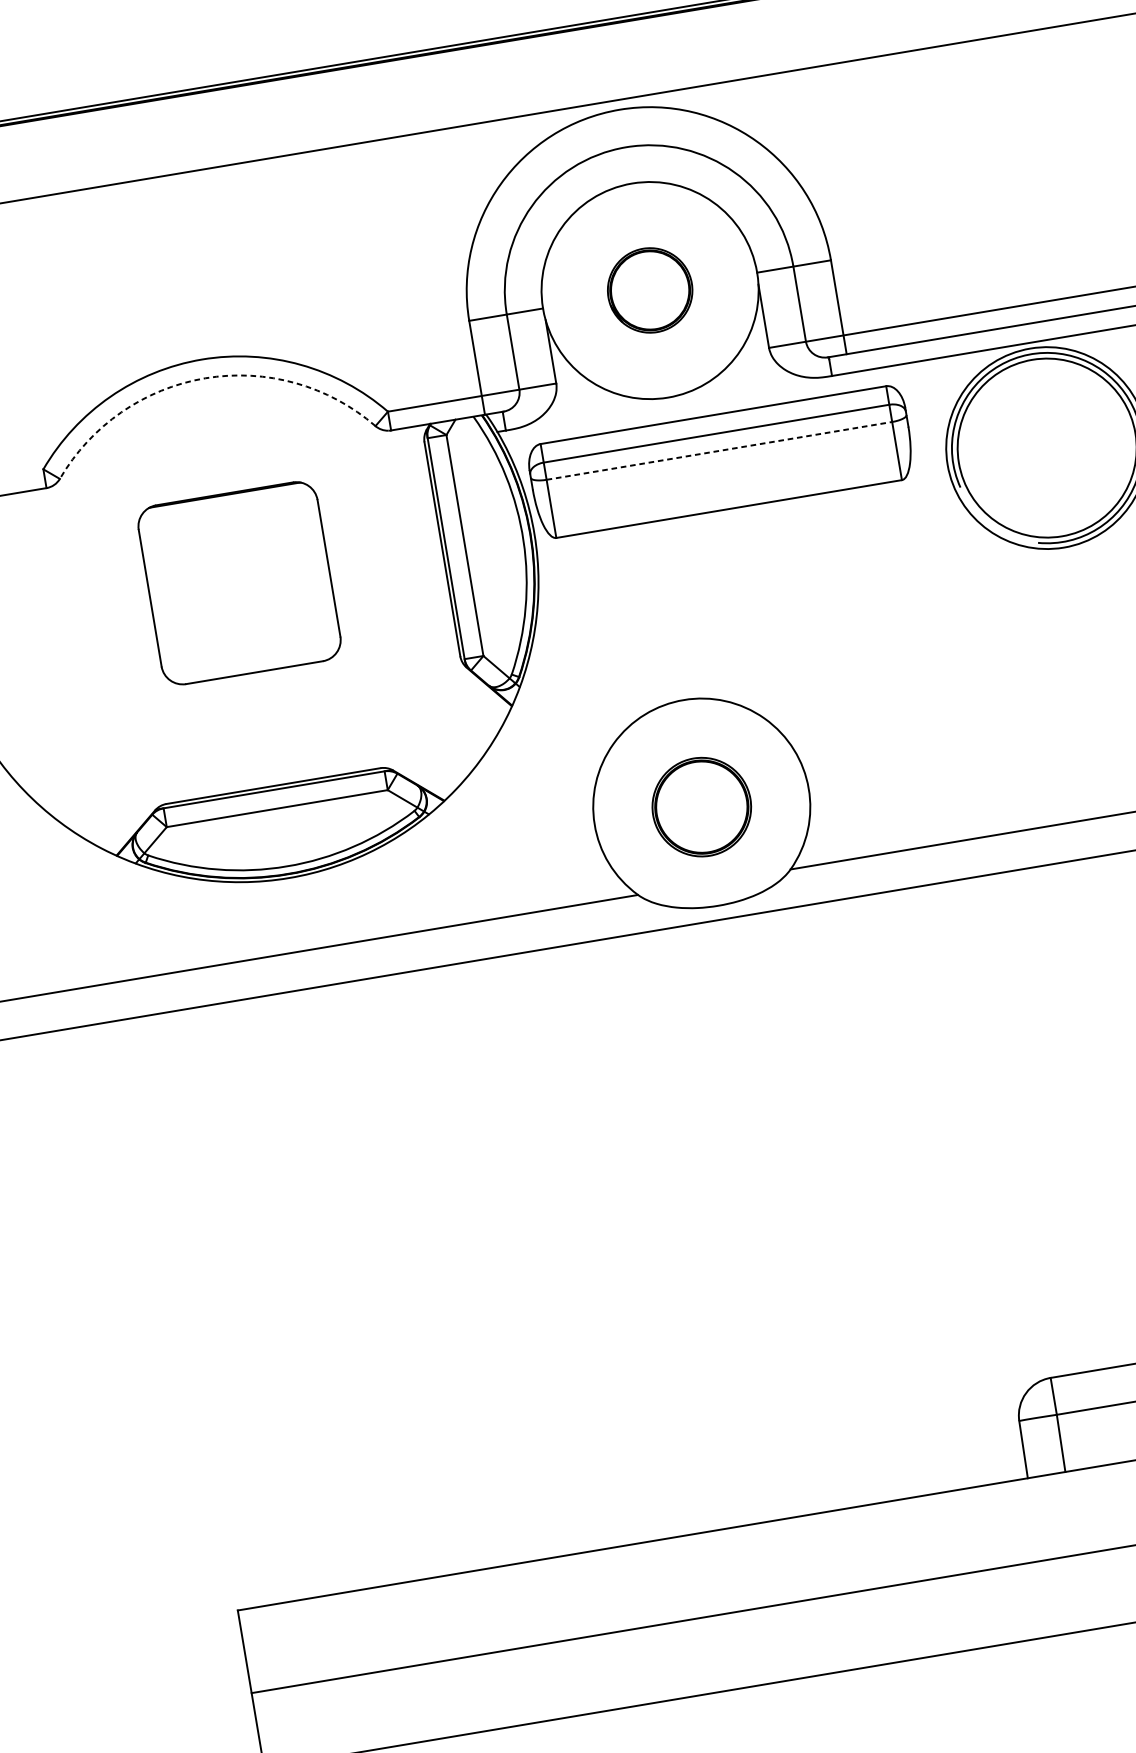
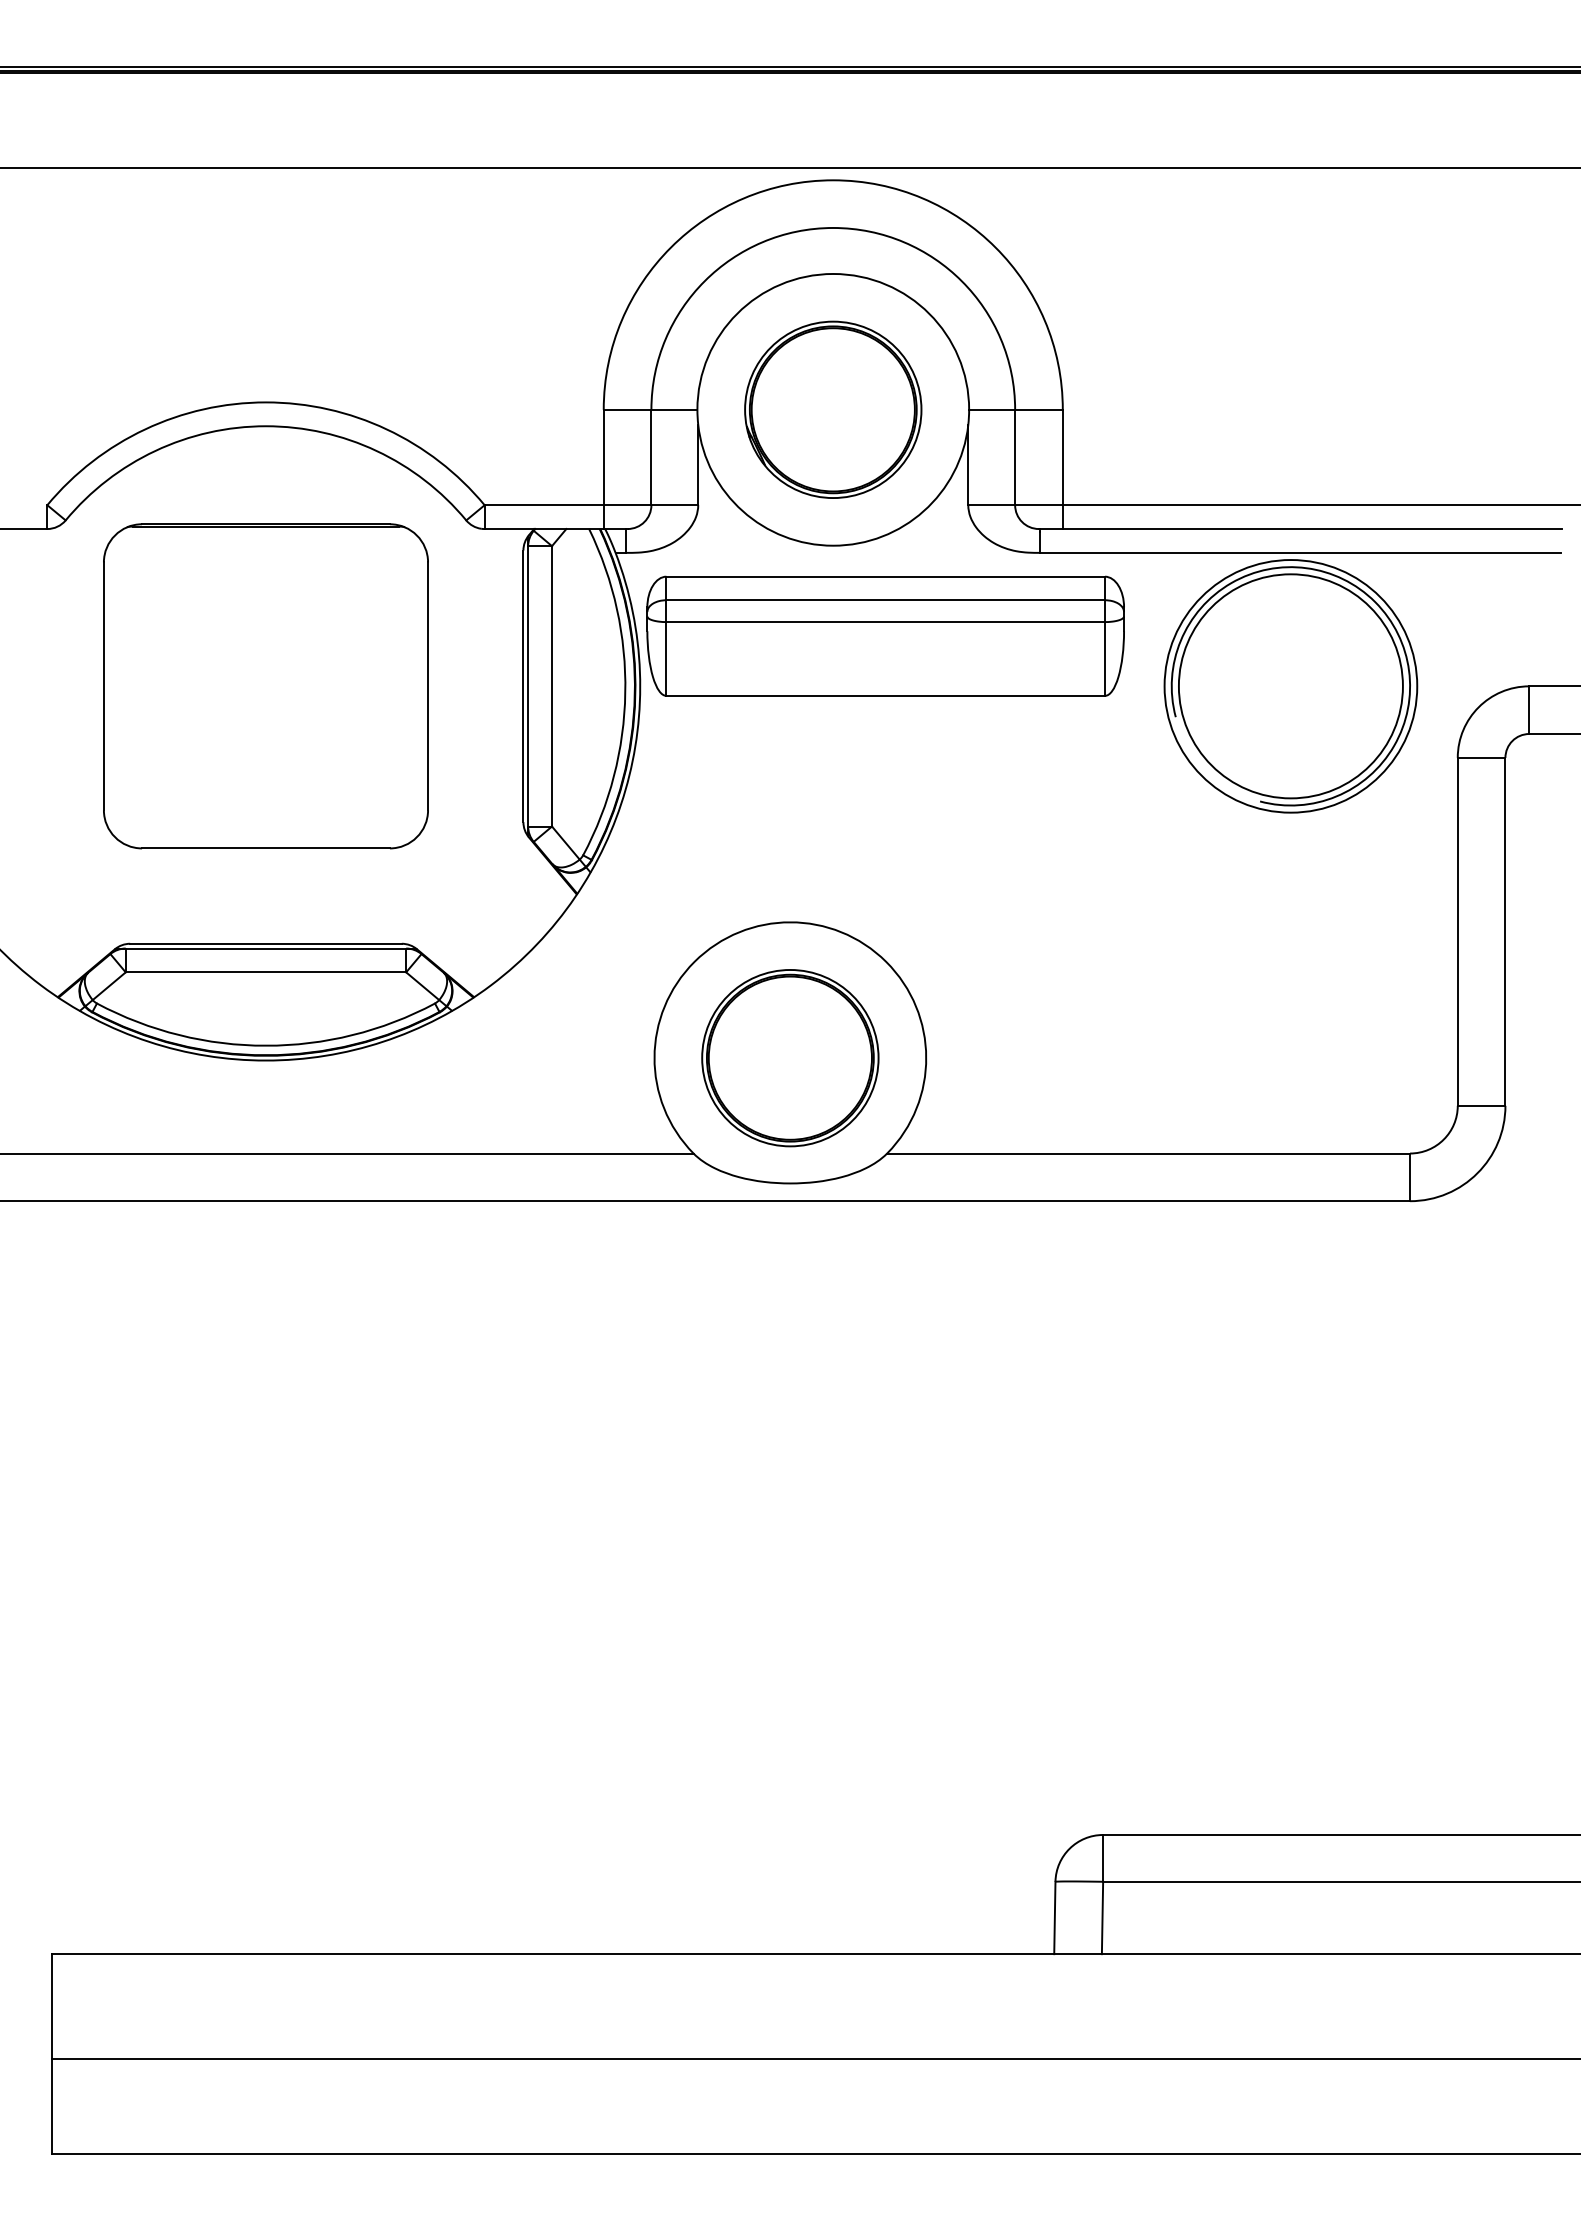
part: (650, 290) -> (833, 409), size x1.67
arc: (204, 378) -> (265, 426), dashed -> solid
line: (720, 451) -> (886, 622), dashed -> solid
part: (239, 583) -> (265, 686), size x1.43
part: (701, 807) -> (790, 1058), size x1.43

